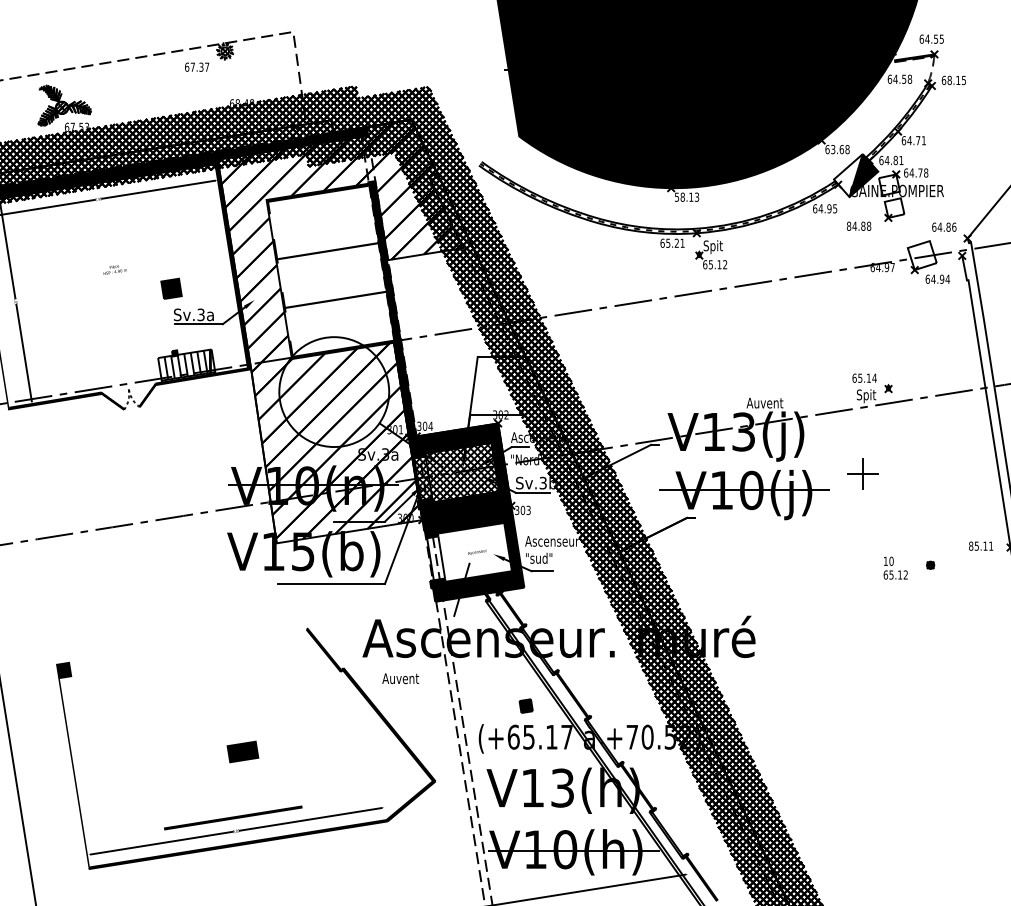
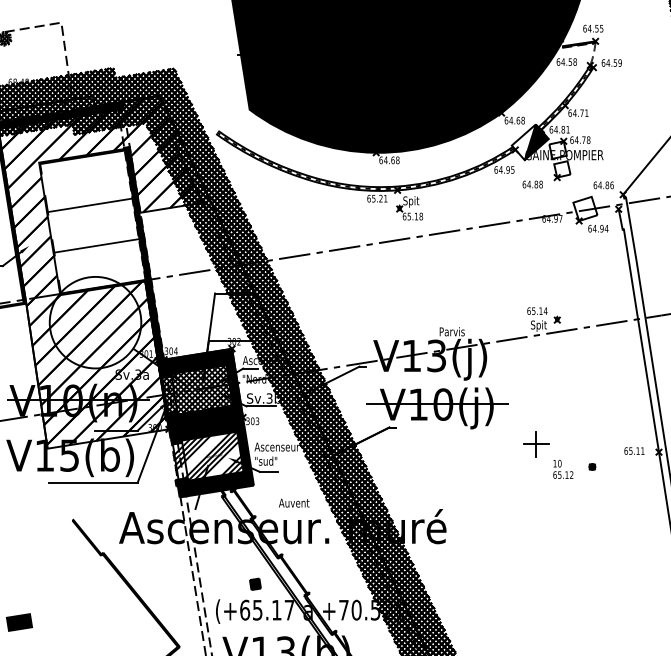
text: (956, 80) -> (613, 63), 68.15 -> 64.59
text: (832, 149) -> (510, 120), 63.68 -> 64.68
text: (686, 196) -> (388, 159), 58.13 -> 64.68
text: (848, 225) -> (523, 183), 84.88 -> 64.88
text: (725, 264) -> (421, 216), 65.12 -> 65.18
text: (764, 402) -> (453, 331), Auvent -> Parvis
part: (862, 473) -> (535, 443), moved
text: (971, 545) -> (626, 450), 85.11 -> 65.11
hatch: (473, 554) -> (211, 457), added
text: (400, 678) -> (294, 502), moved

